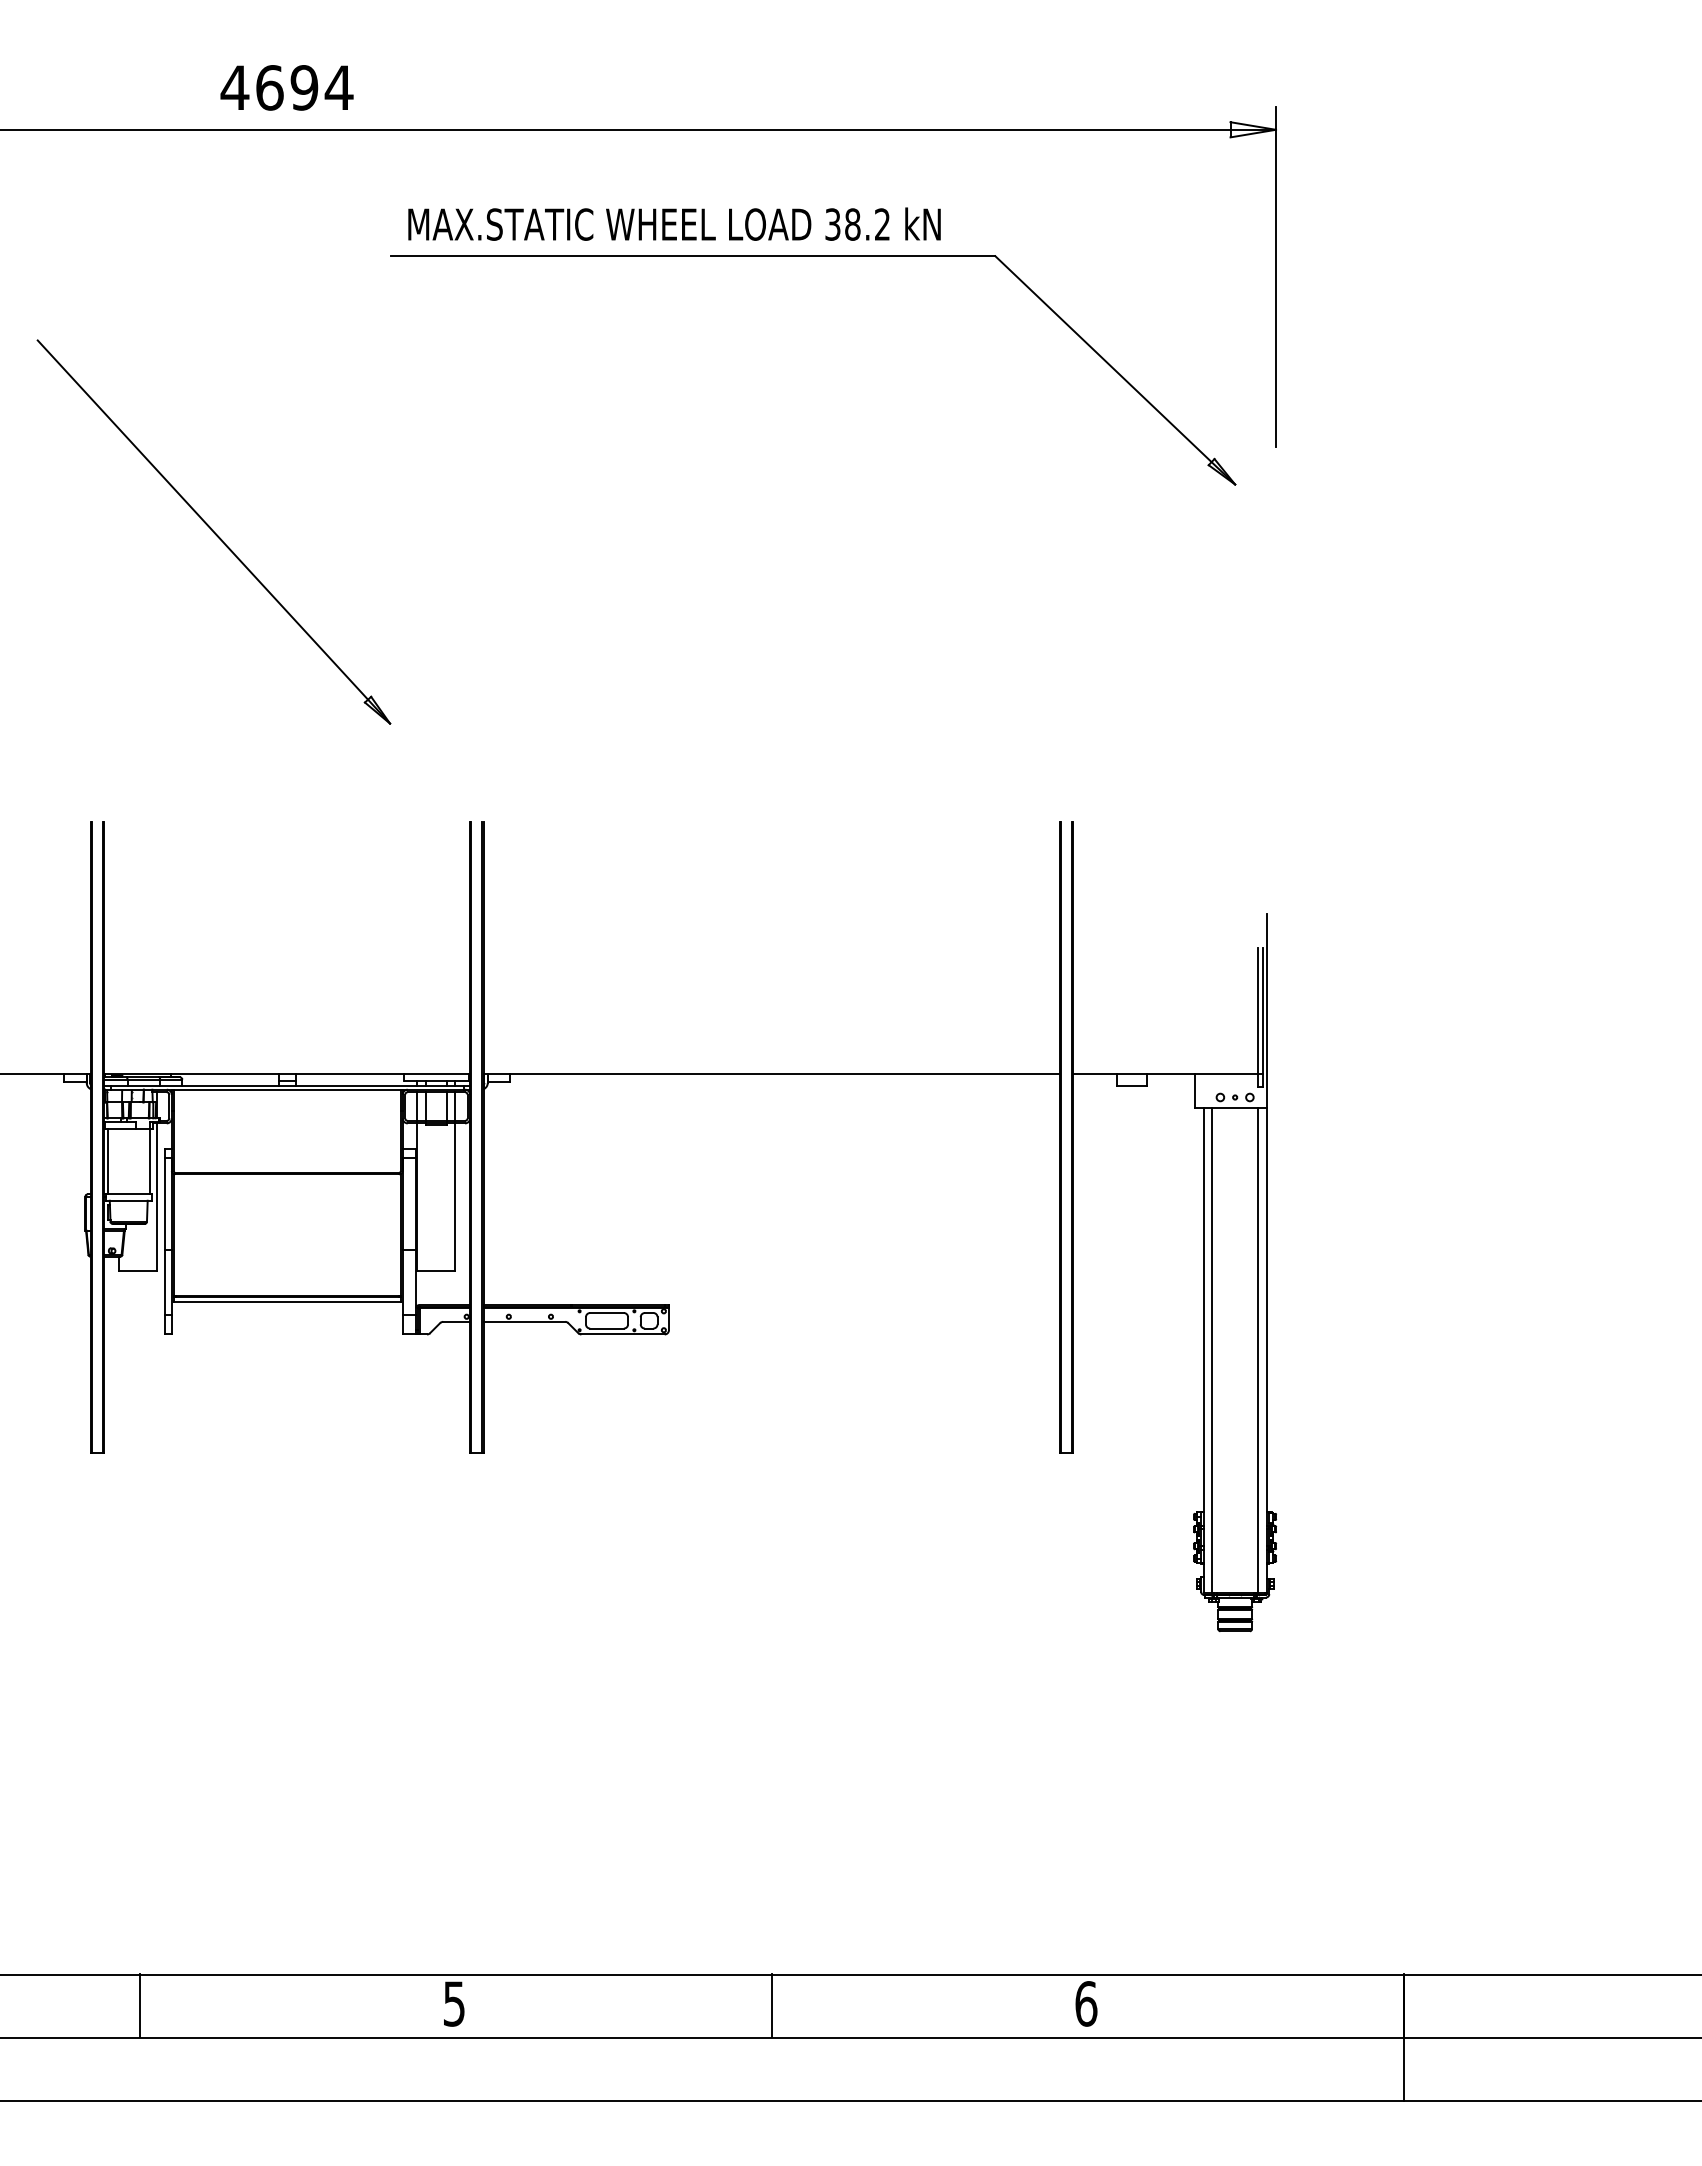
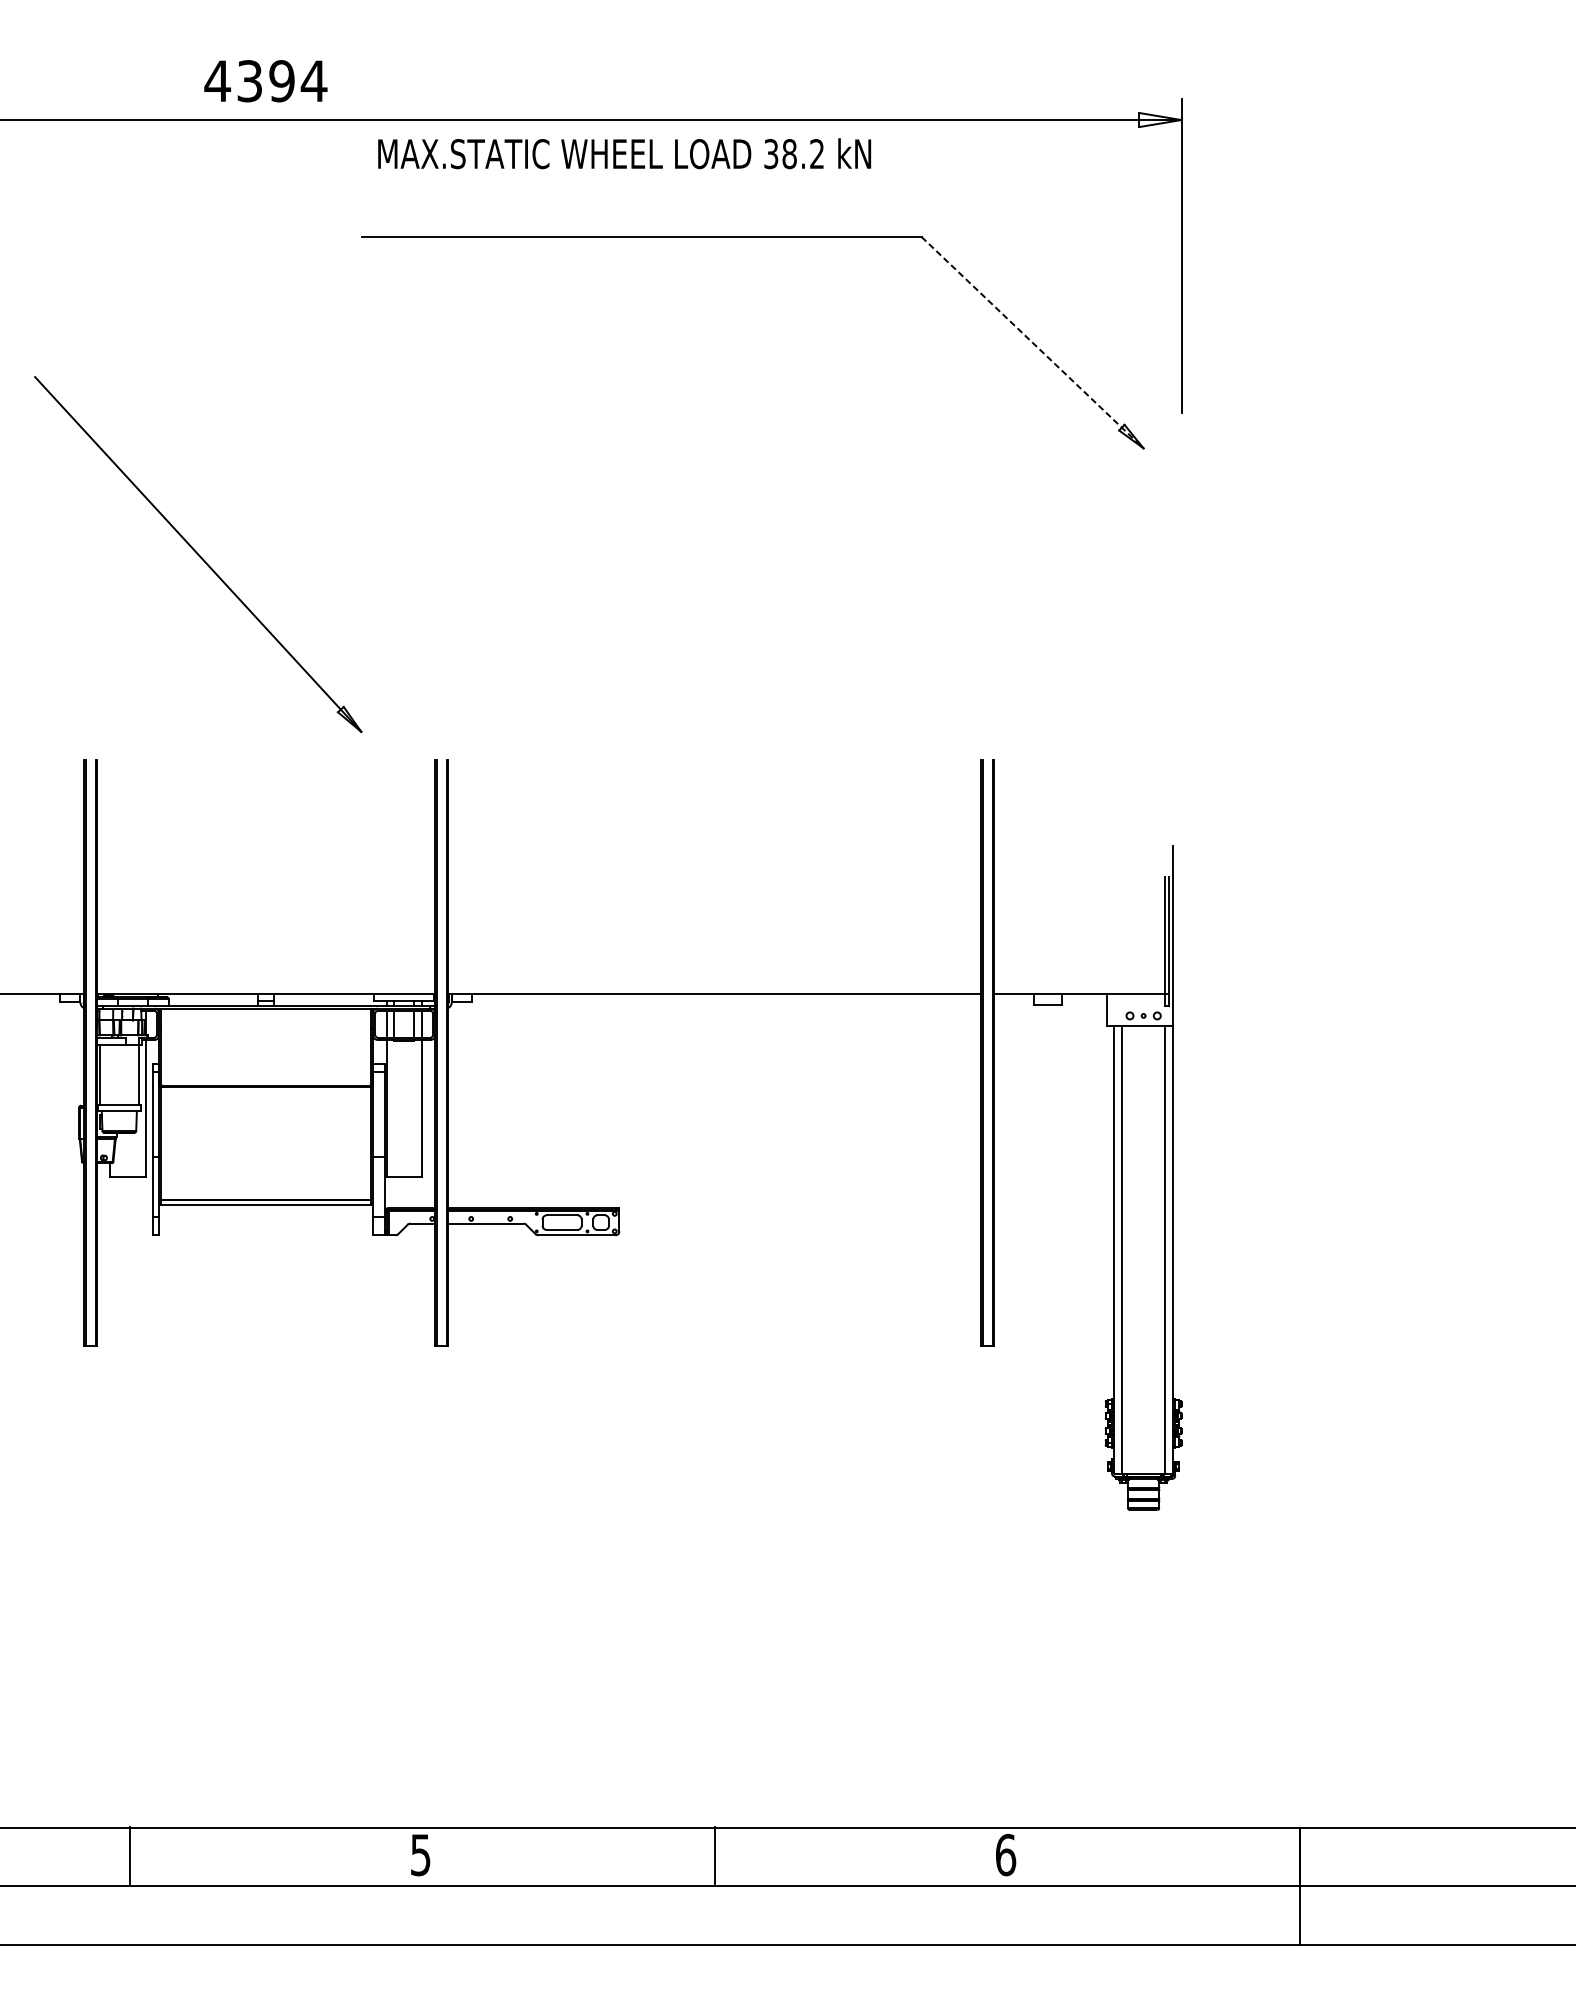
text: (269, 87) -> (249, 80), 4694 -> 4394
text: (674, 223) -> (624, 153), moved
line: (1115, 370) -> (1032, 342), solid -> dashed
part: (213, 531) -> (197, 553), moved

